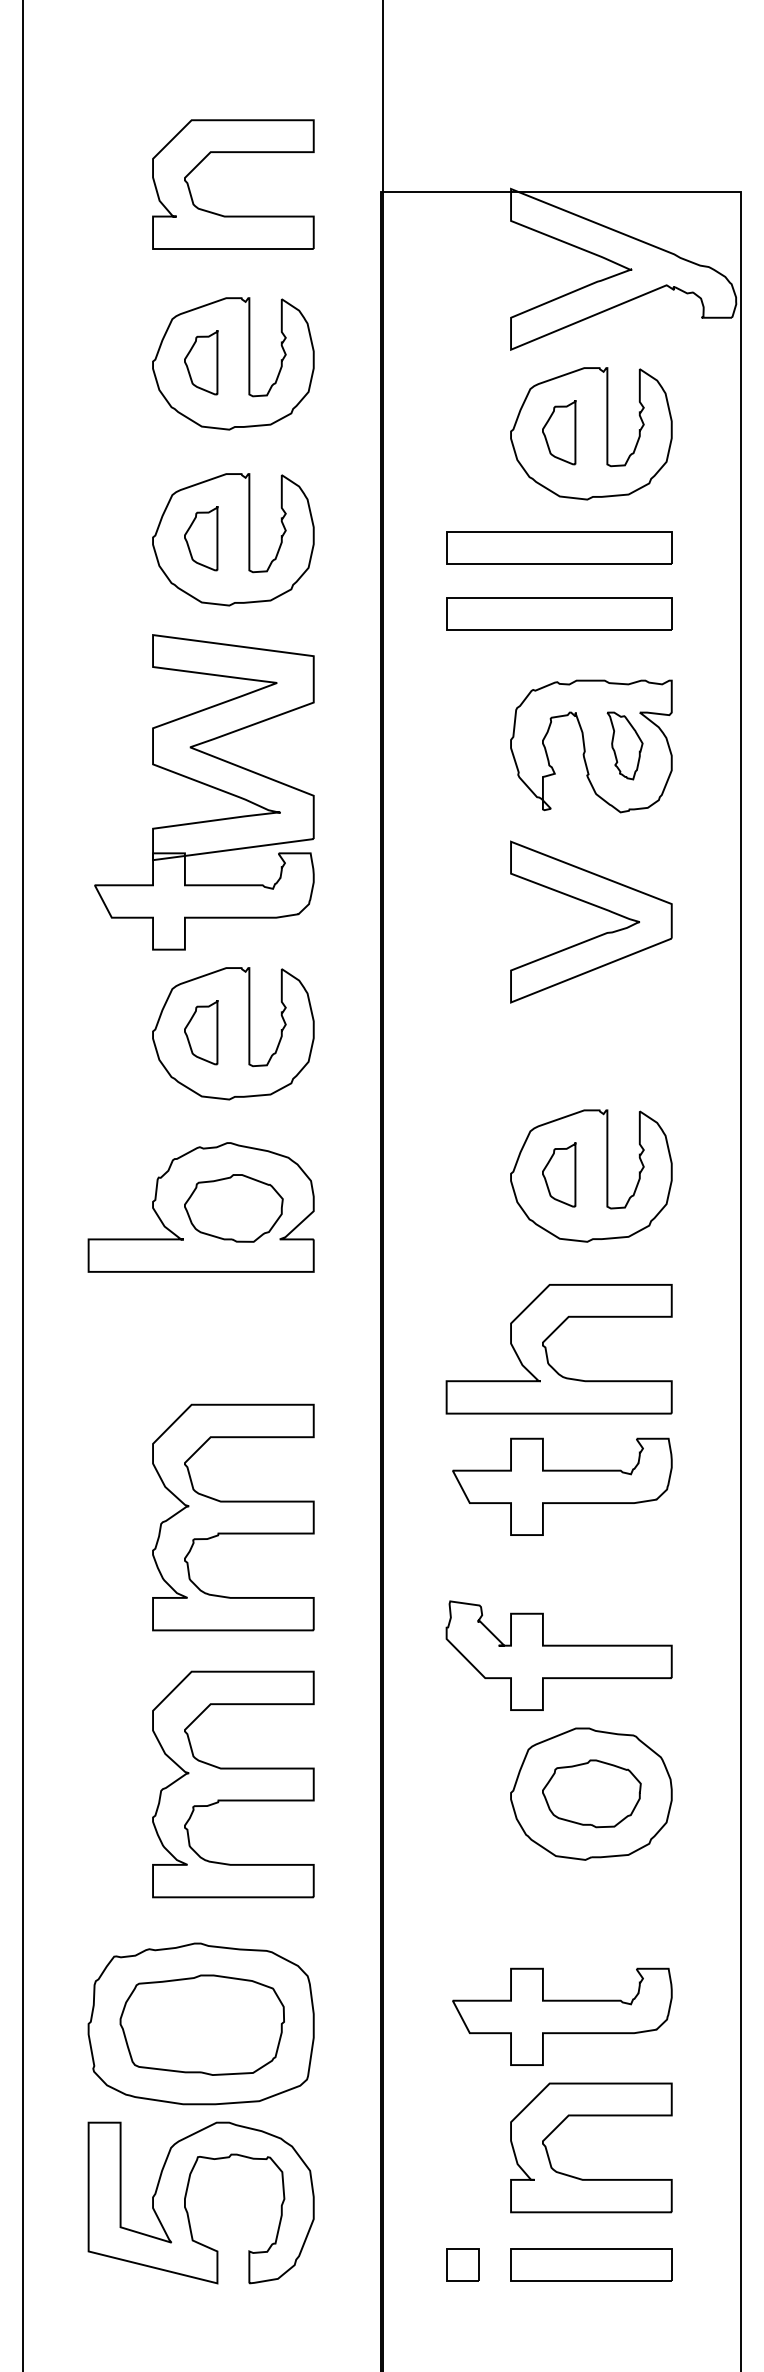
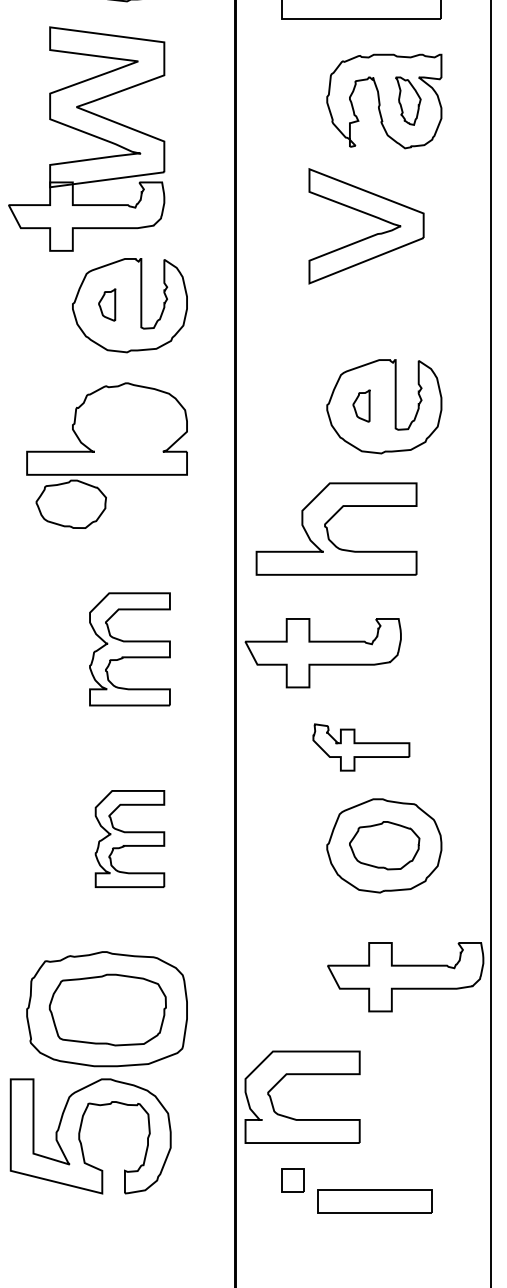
part: (207, 786) -> (88, 134), moved
part: (597, 907) -> (370, 215), moved
part: (201, 1032) -> (107, 304), size x0.7
part: (559, 1174) -> (361, 405), size x0.7
part: (233, 1208) -> (71, 504), moved
part: (547, 1352) -> (328, 531), moved
part: (562, 1486) -> (323, 652), moved
part: (233, 1517) -> (130, 649), size x0.7
part: (558, 1655) -> (360, 747), size x0.6
part: (233, 1784) -> (130, 839), size x0.6
part: (562, 2016) -> (405, 976), moved
part: (591, 2116) -> (302, 1074), moved
part: (186, 2197) -> (80, 1132), moved
part: (591, 2264) -> (375, 1201), moved

